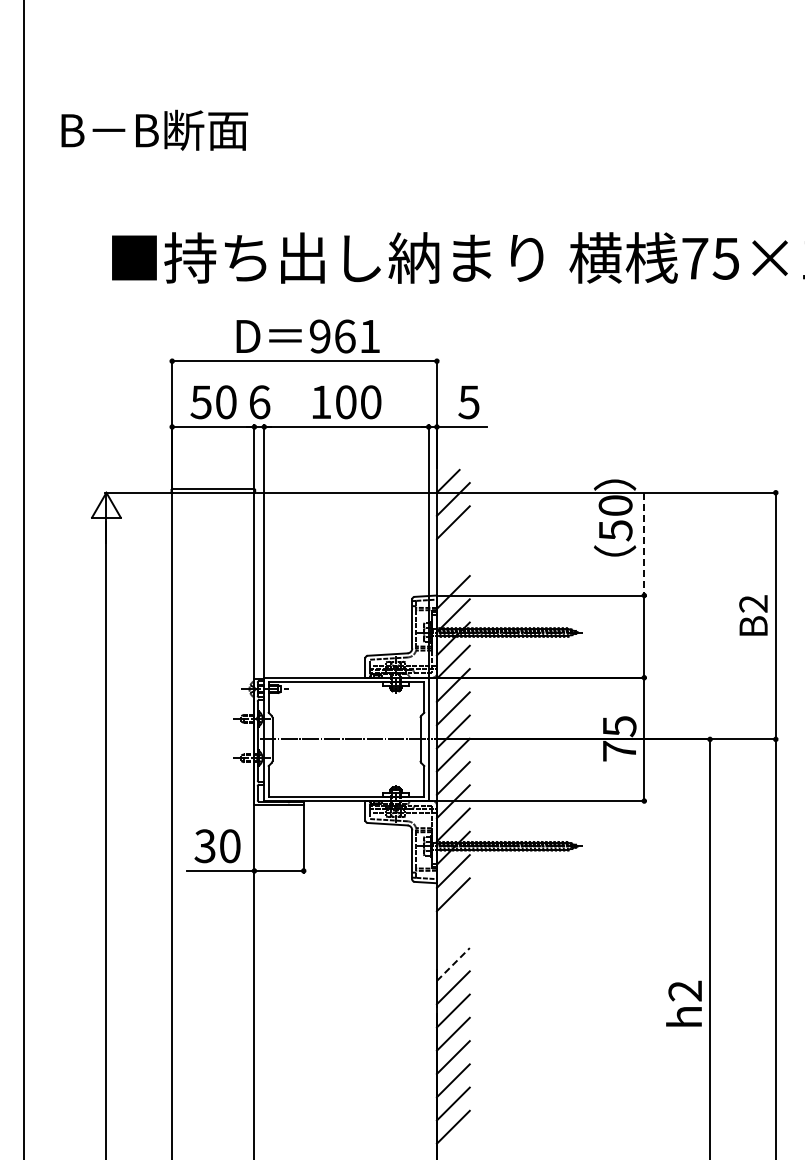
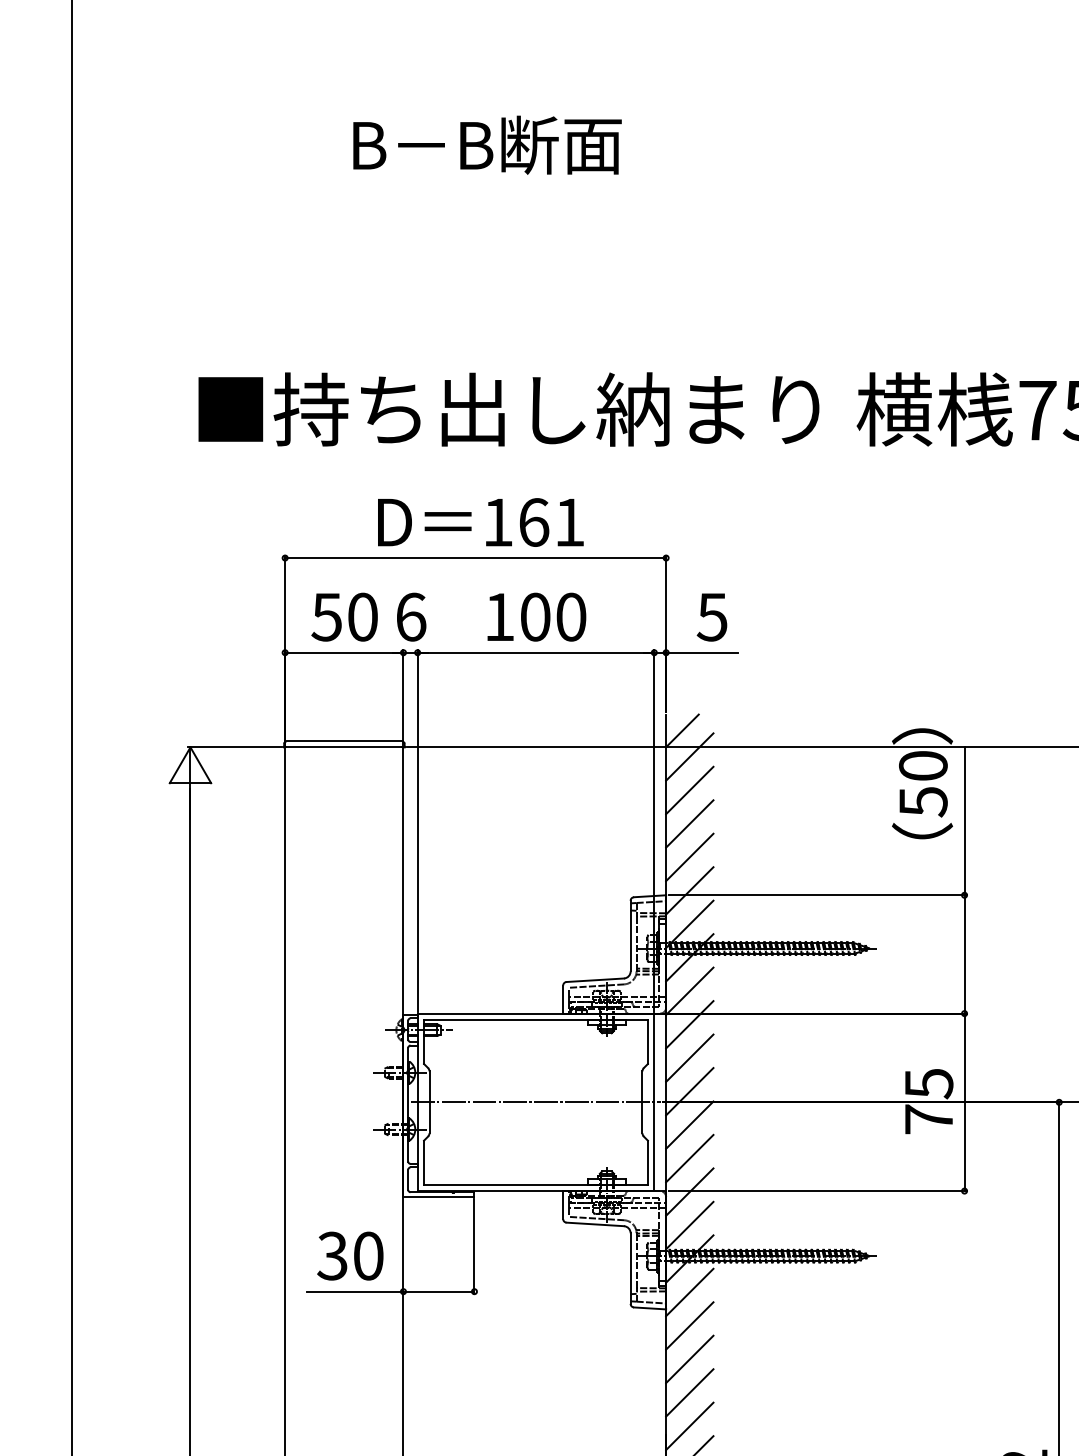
text: (154, 129) -> (487, 143), moved
text: (319, 336) -> (497, 522), 961 -> 161
line: (644, 544) -> (964, 821), dashed -> solid
line: (452, 545) -> (688, 823), added
line: (452, 568) -> (688, 856), added
line: (452, 917) -> (688, 1358), added
line: (452, 940) -> (688, 1391), added
line: (453, 964) -> (689, 1426), dashed -> solid

